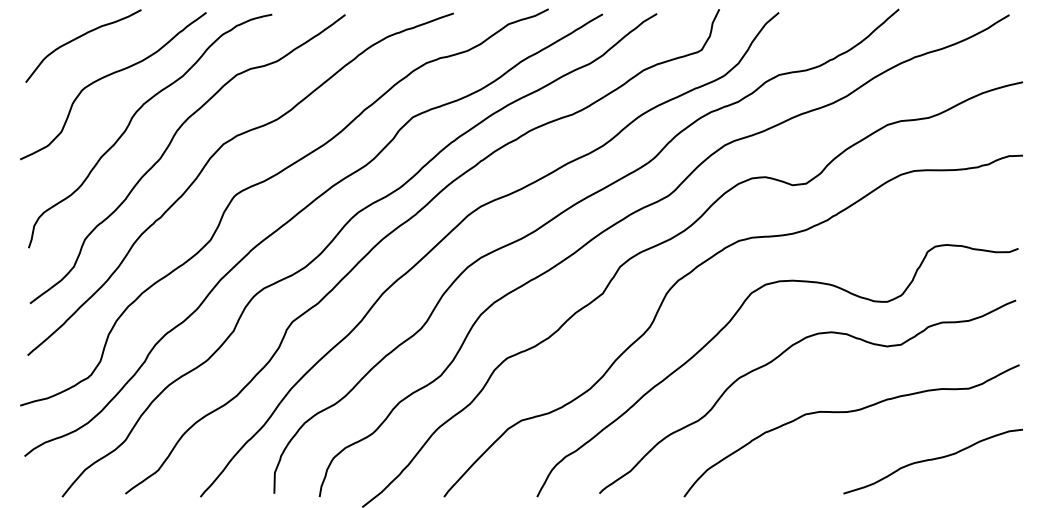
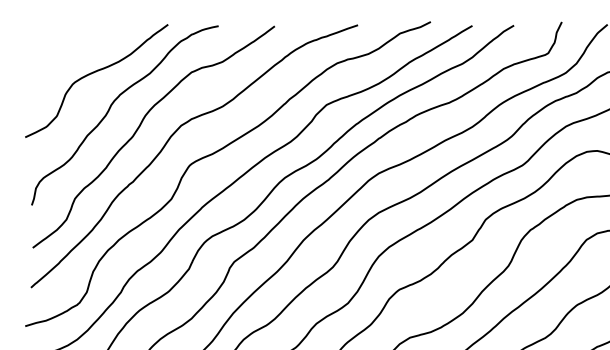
curve: (80, 37) -> (71, 43), removed

